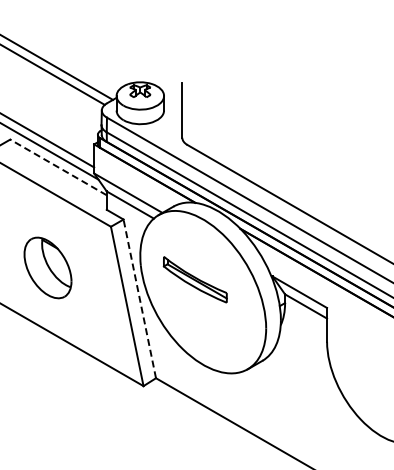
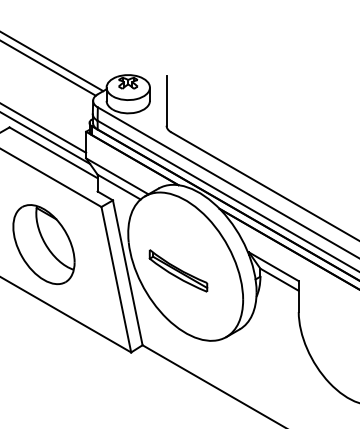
line: (58, 167) -> (53, 152), dashed -> solid
part: (47, 267) -> (43, 244), size x1.43
part: (194, 279) -> (177, 270), moved
line: (139, 298) -> (127, 272), dashed -> solid

